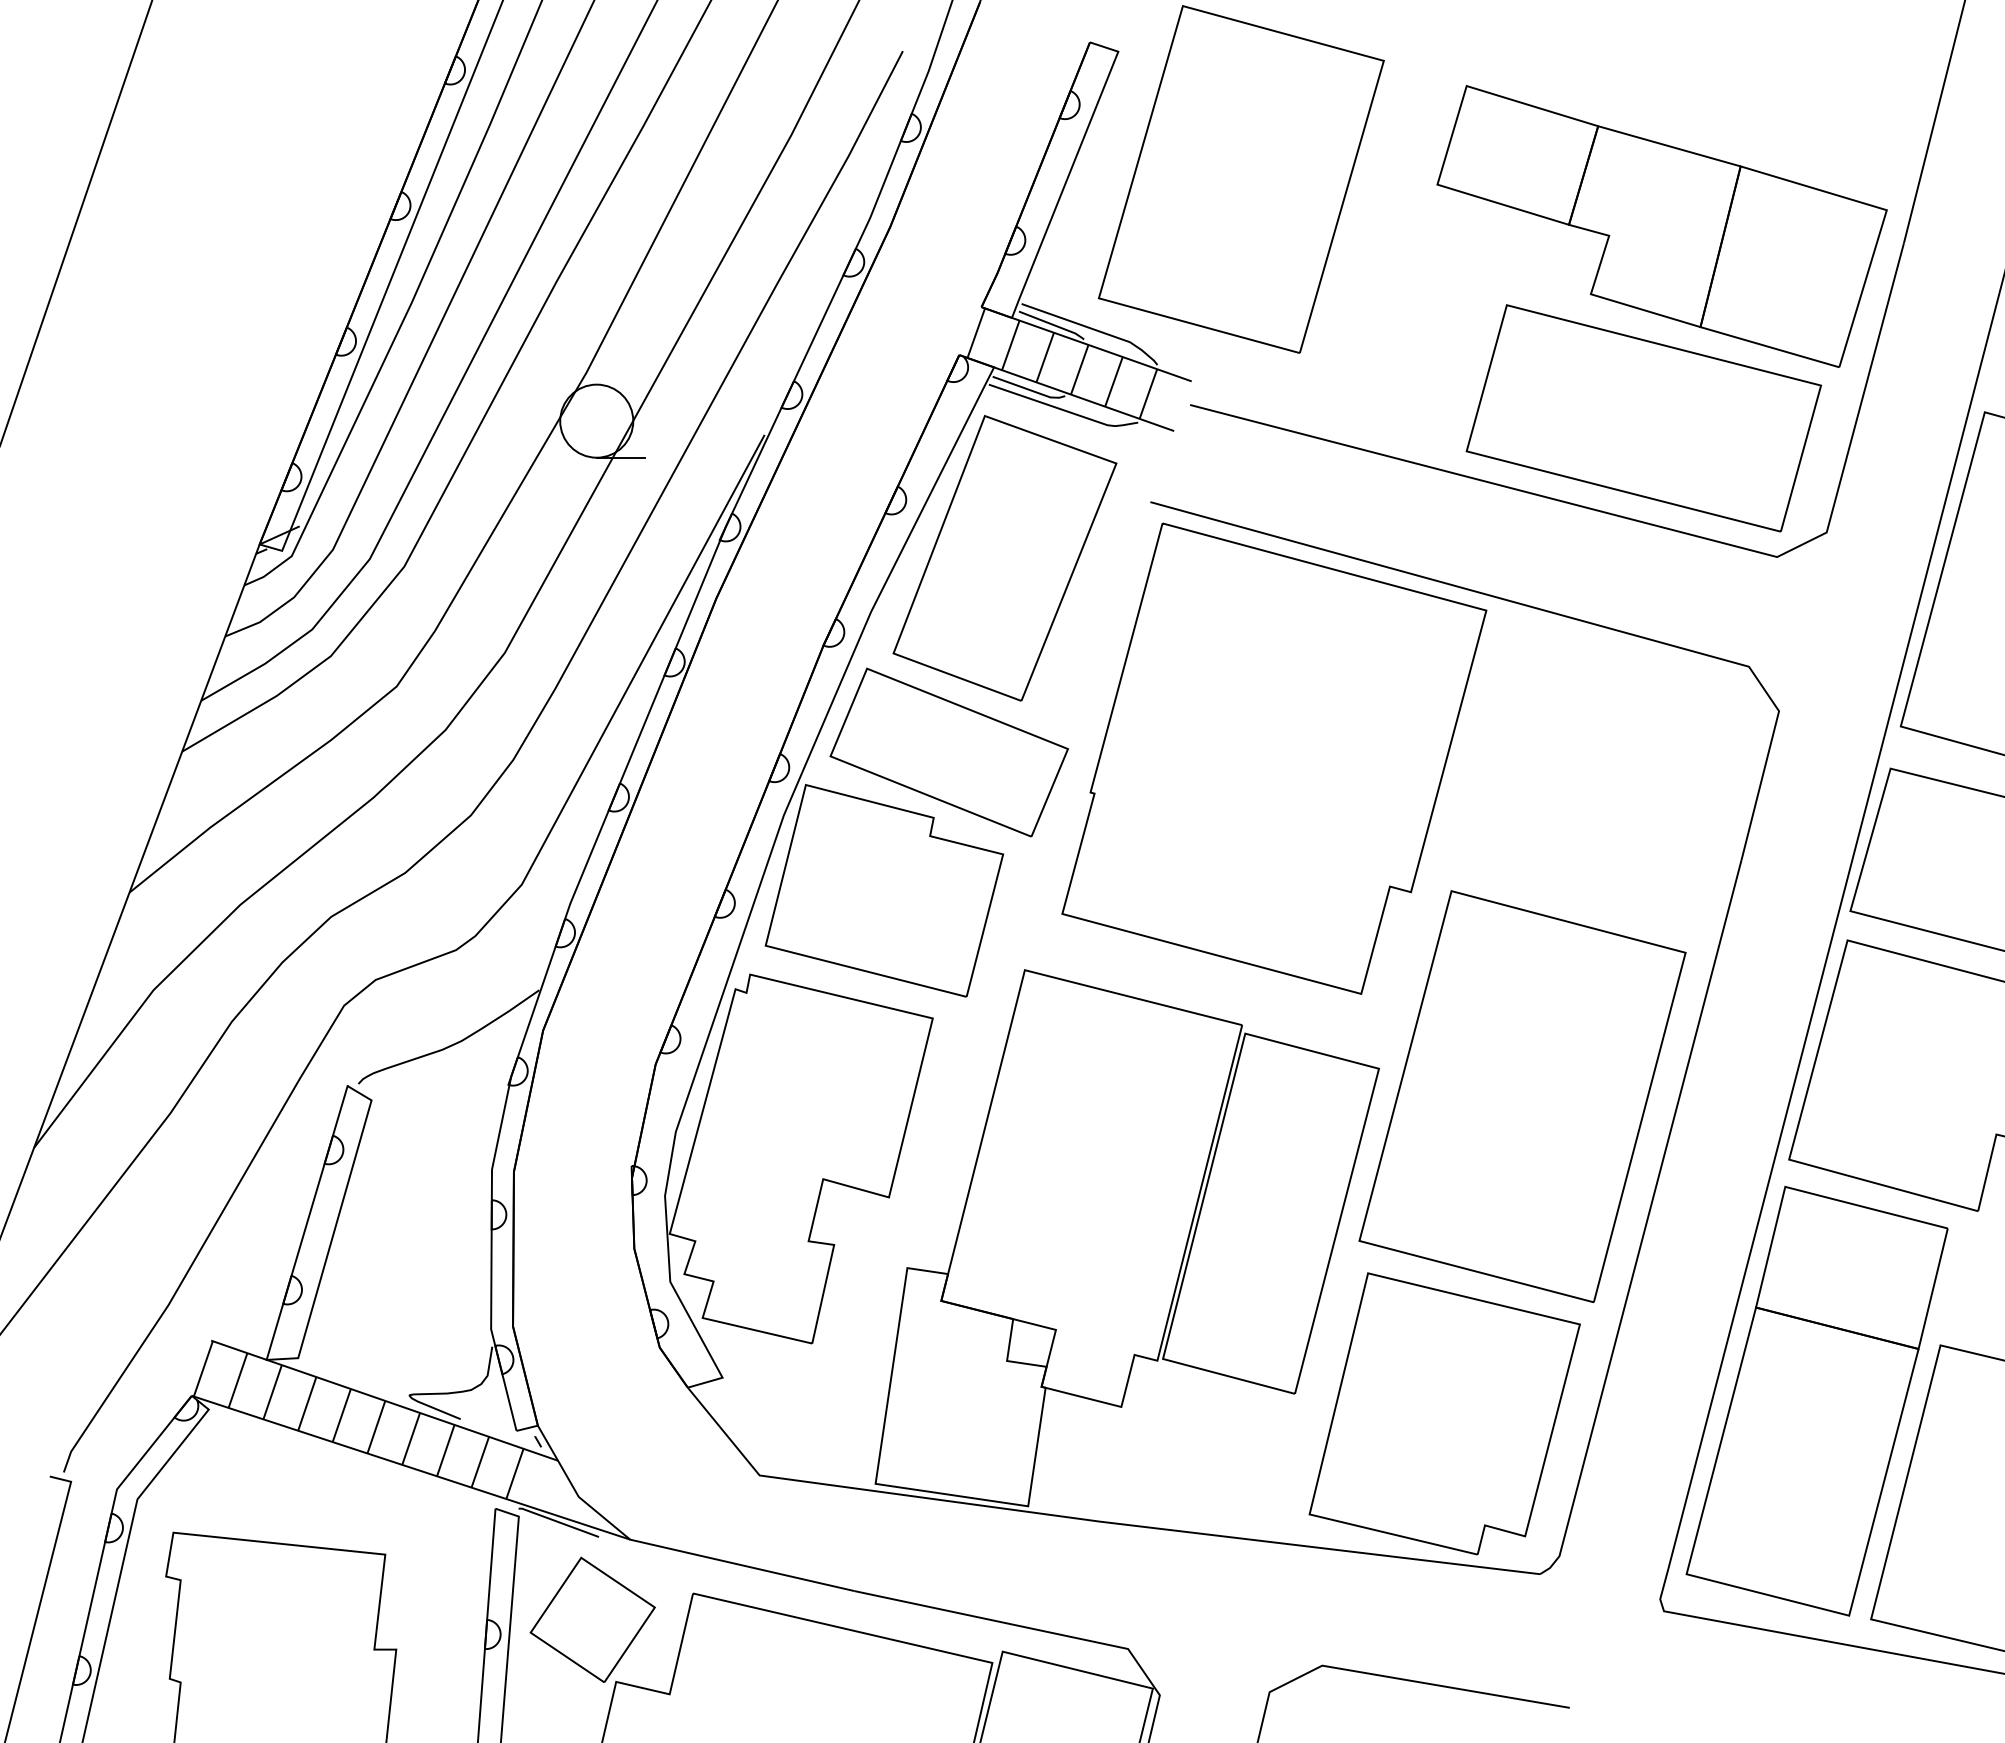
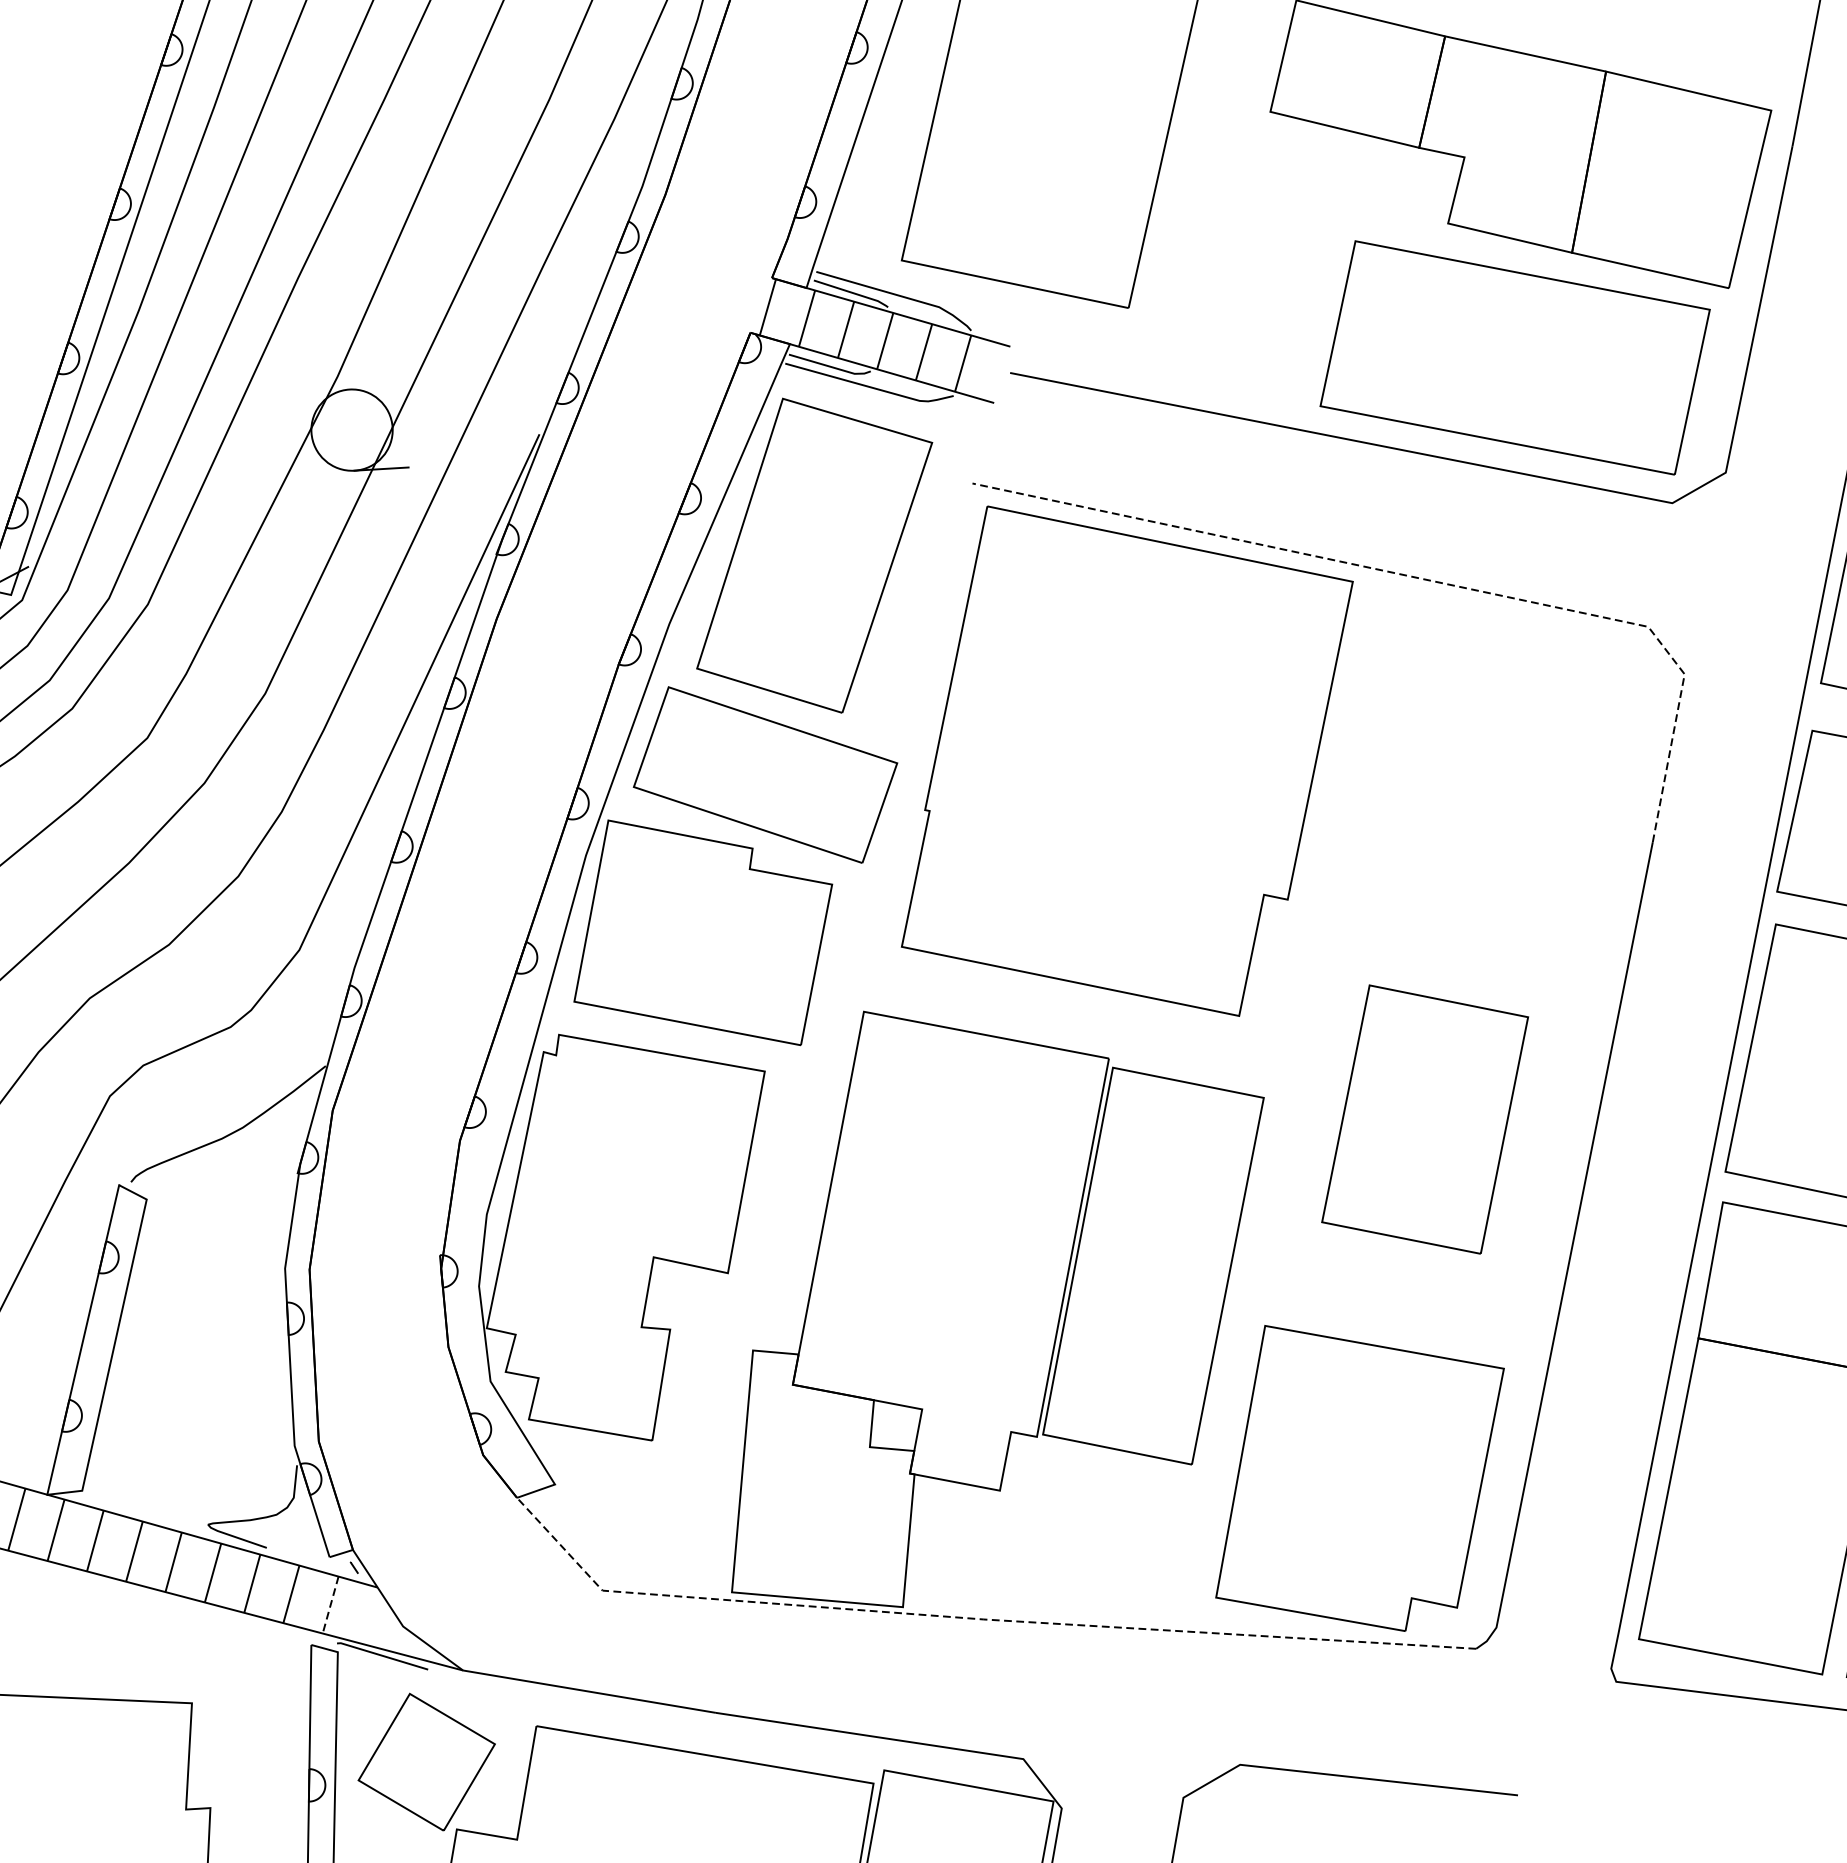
line: (1550, 612) -> (1424, 579), solid -> dashed
part: (1522, 1096) -> (1425, 1119), size x0.6
line: (514, 1473) -> (330, 1604), solid -> dashed
line: (1093, 1520) -> (976, 1618), solid -> dashed

